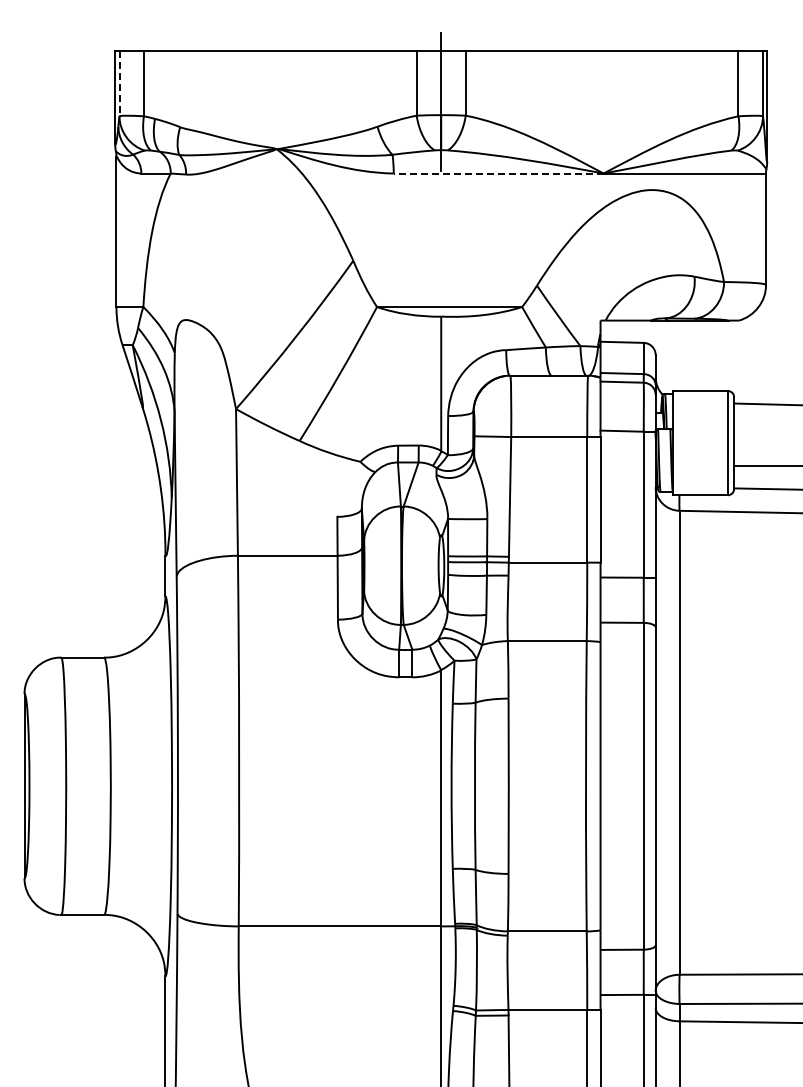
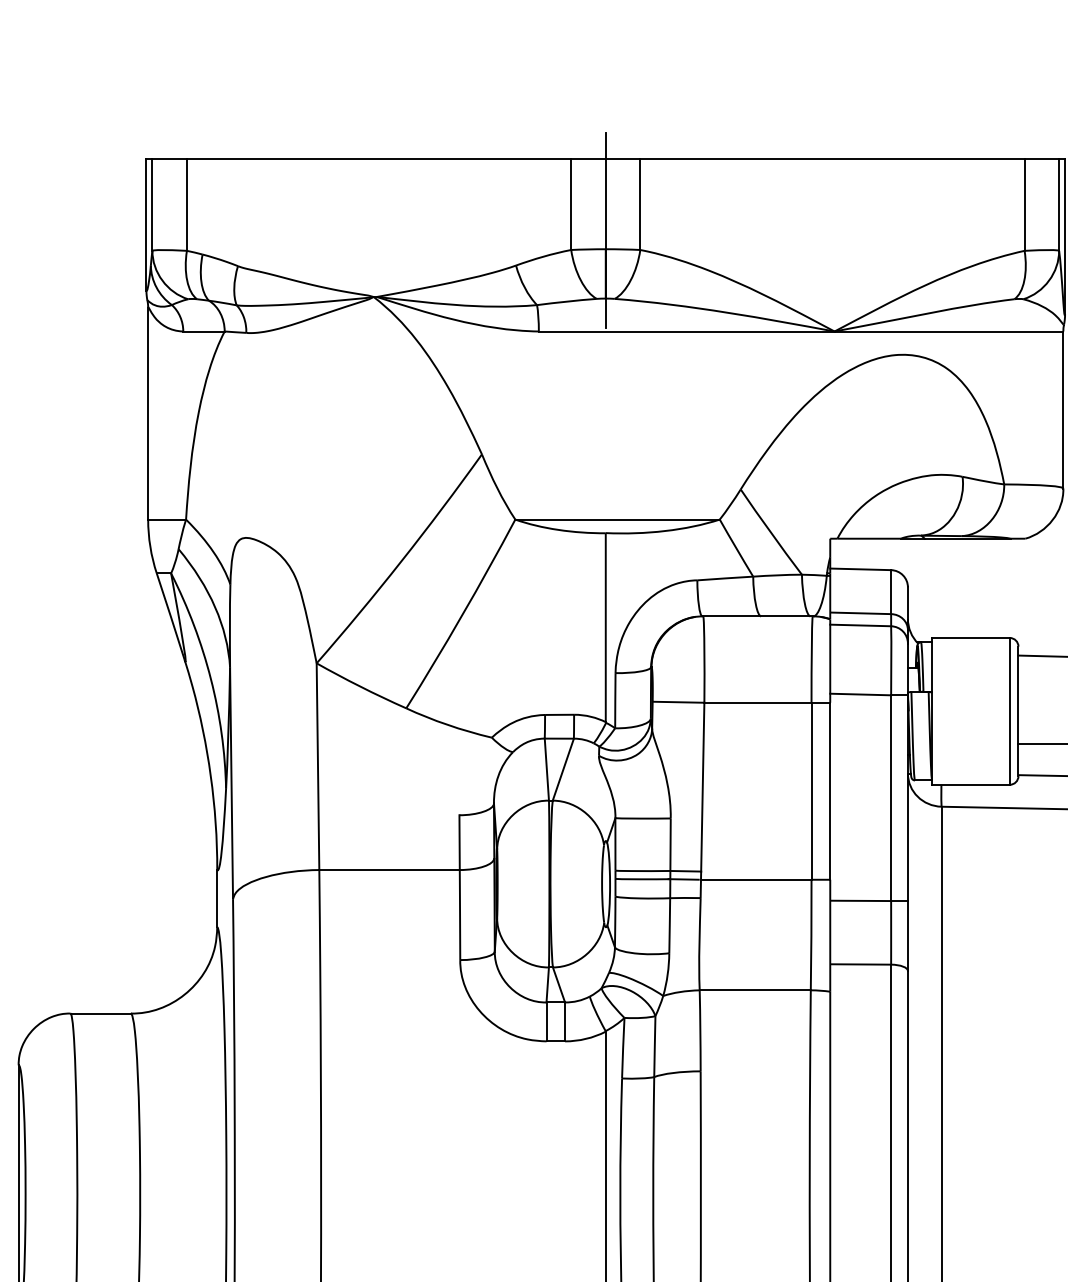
line: (119, 83) -> (152, 204), dashed -> solid
line: (498, 173) -> (686, 331), dashed -> solid

